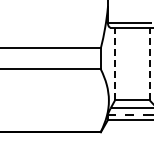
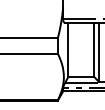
line: (114, 63) -> (68, 49), dashed -> solid
line: (149, 63) -> (93, 49), dashed -> solid

